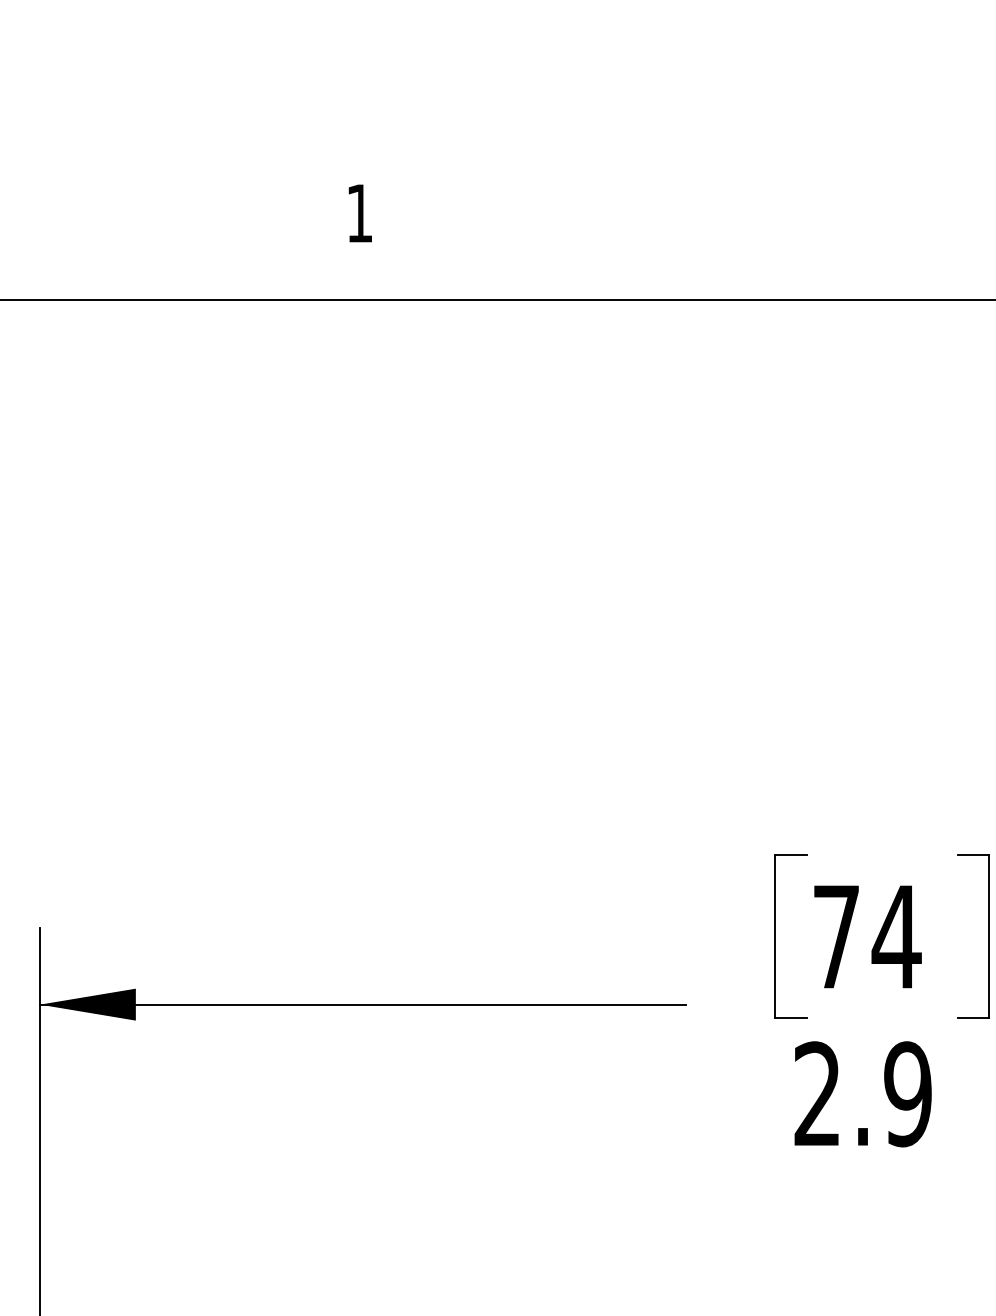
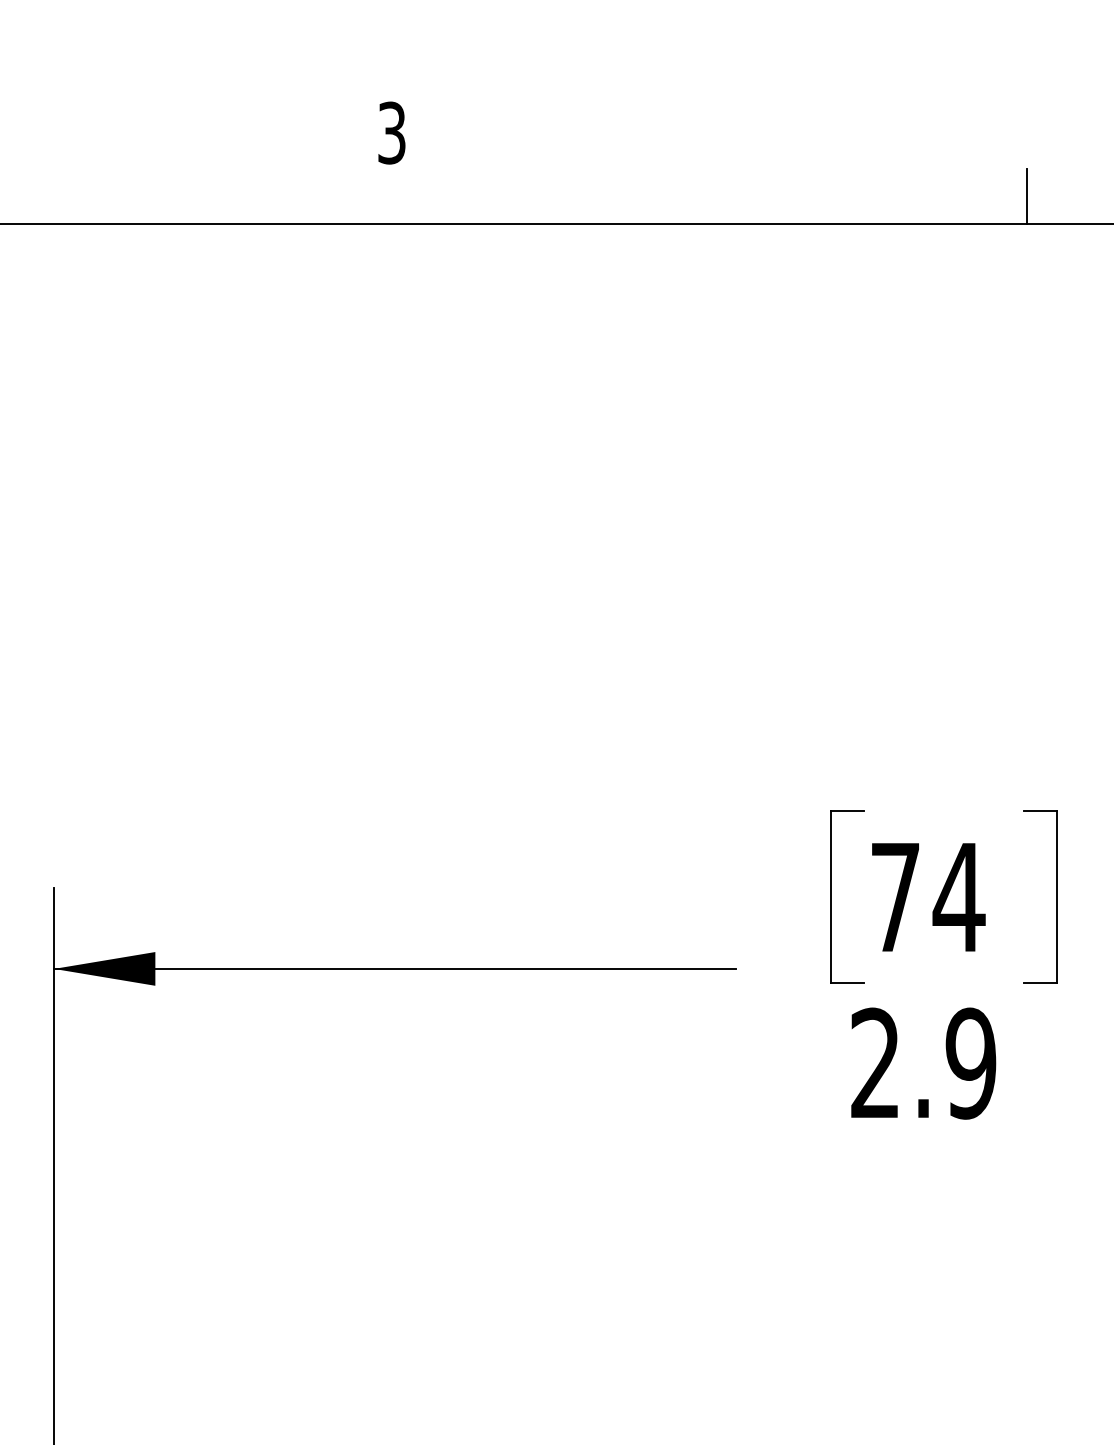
text: (359, 212) -> (391, 132), 1 -> 3
line: (961, 273) -> (1027, 196), added

